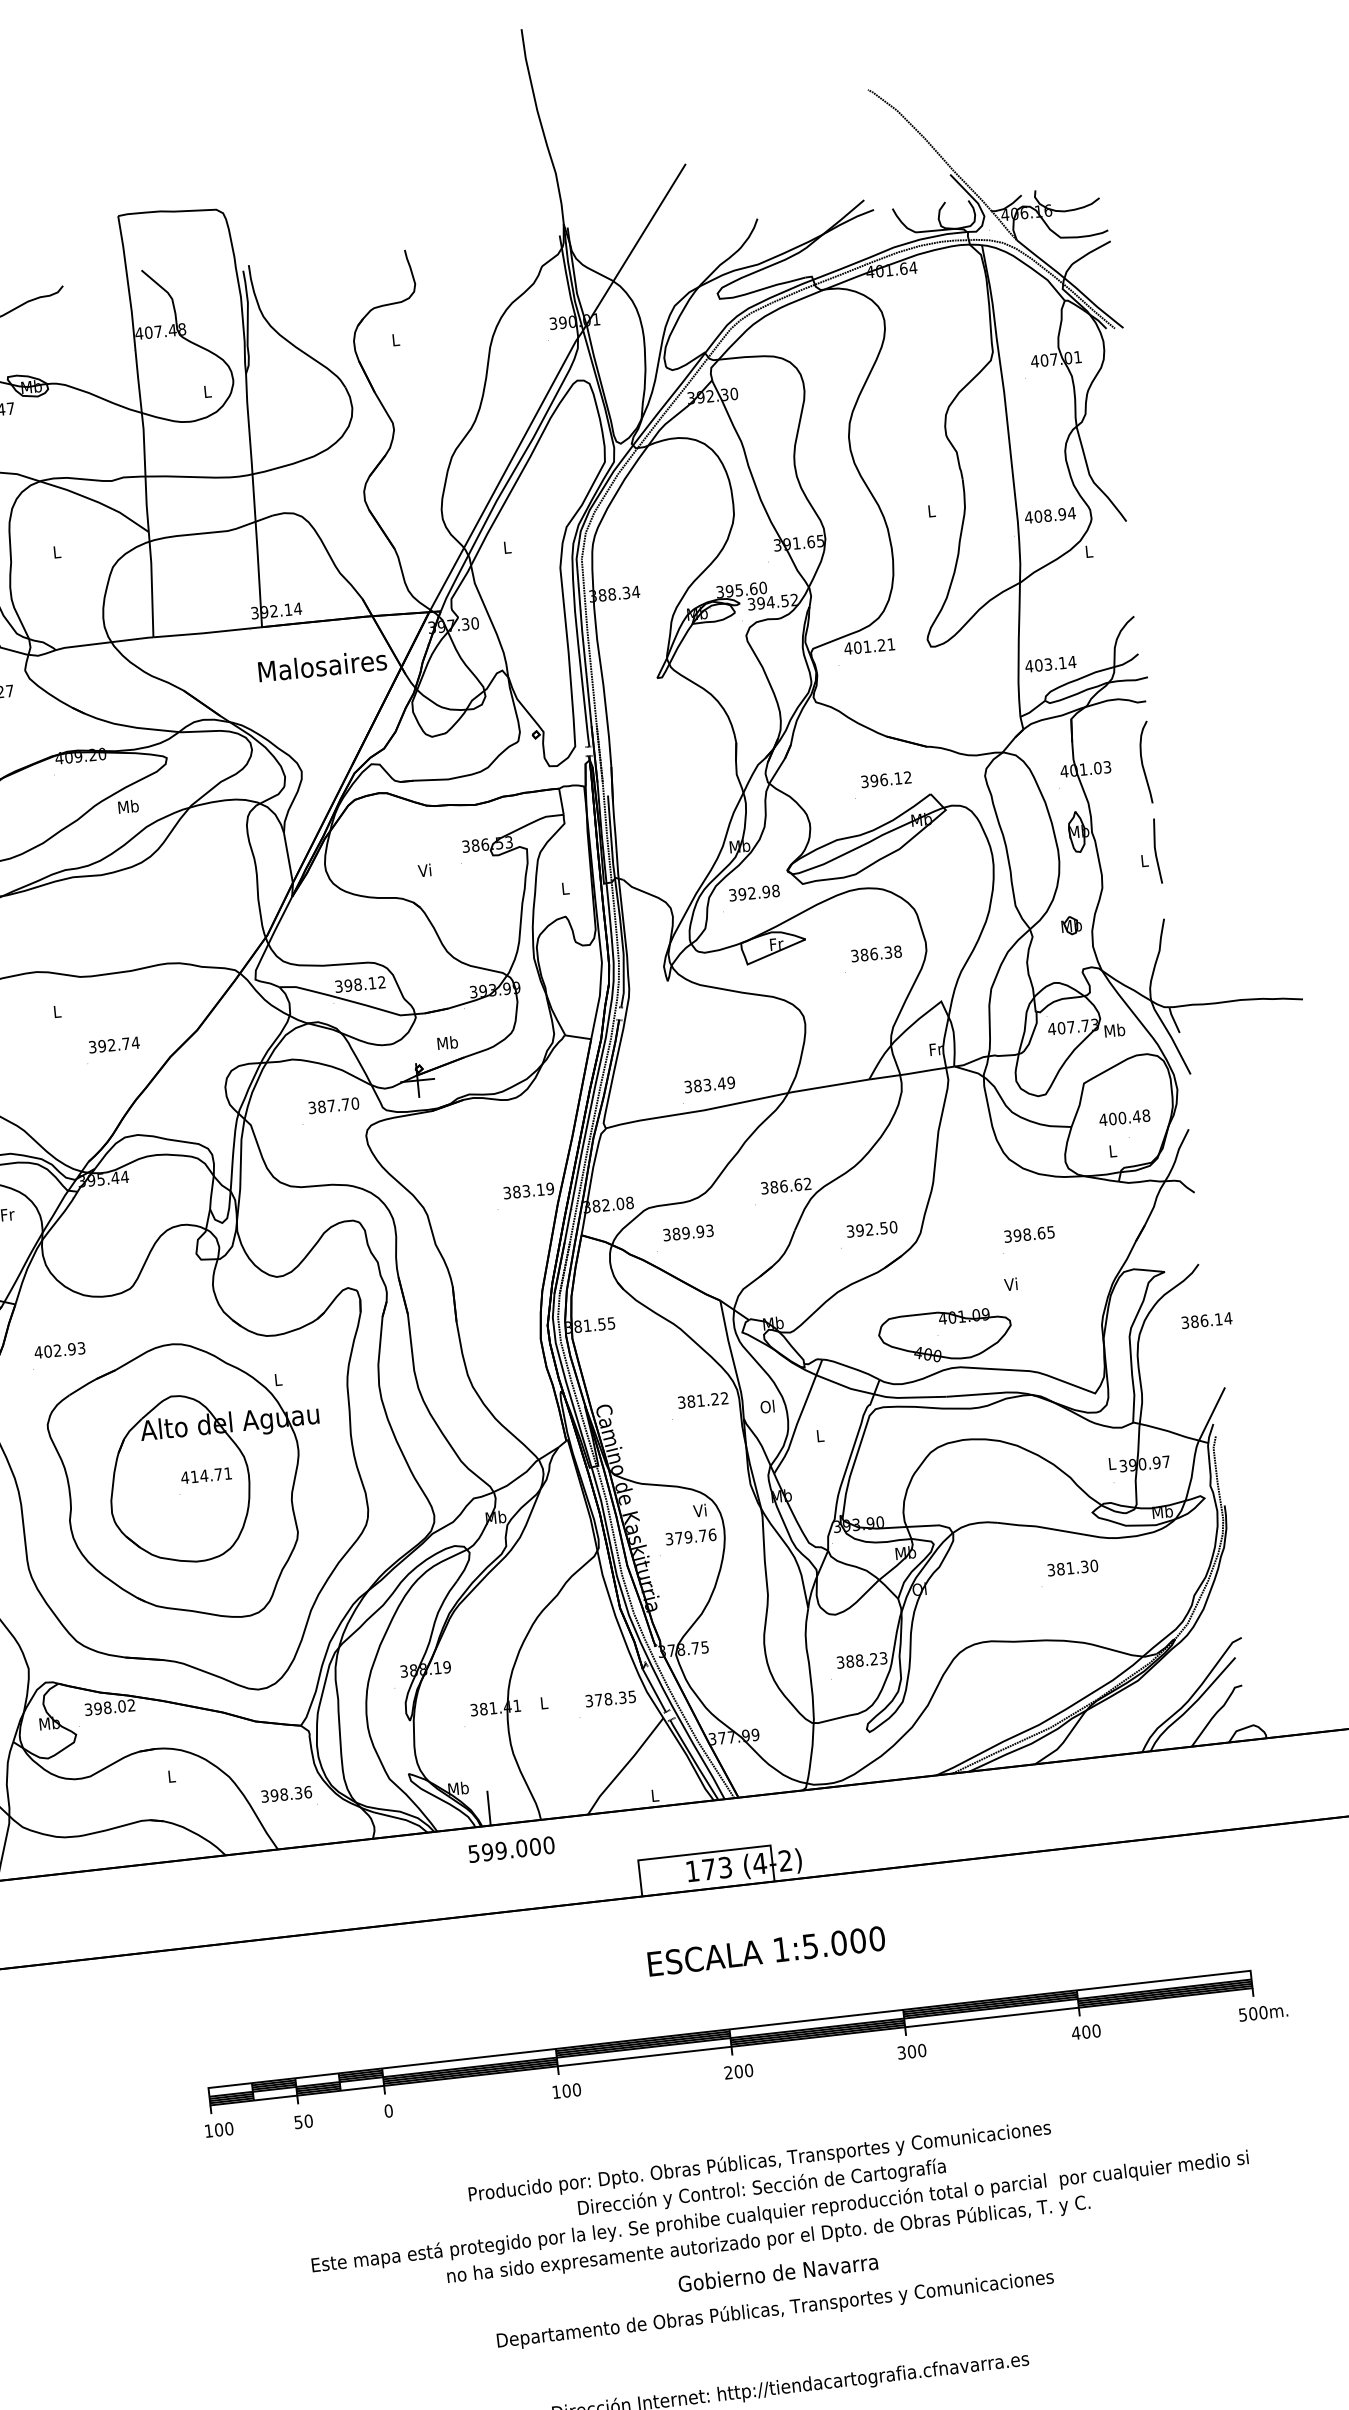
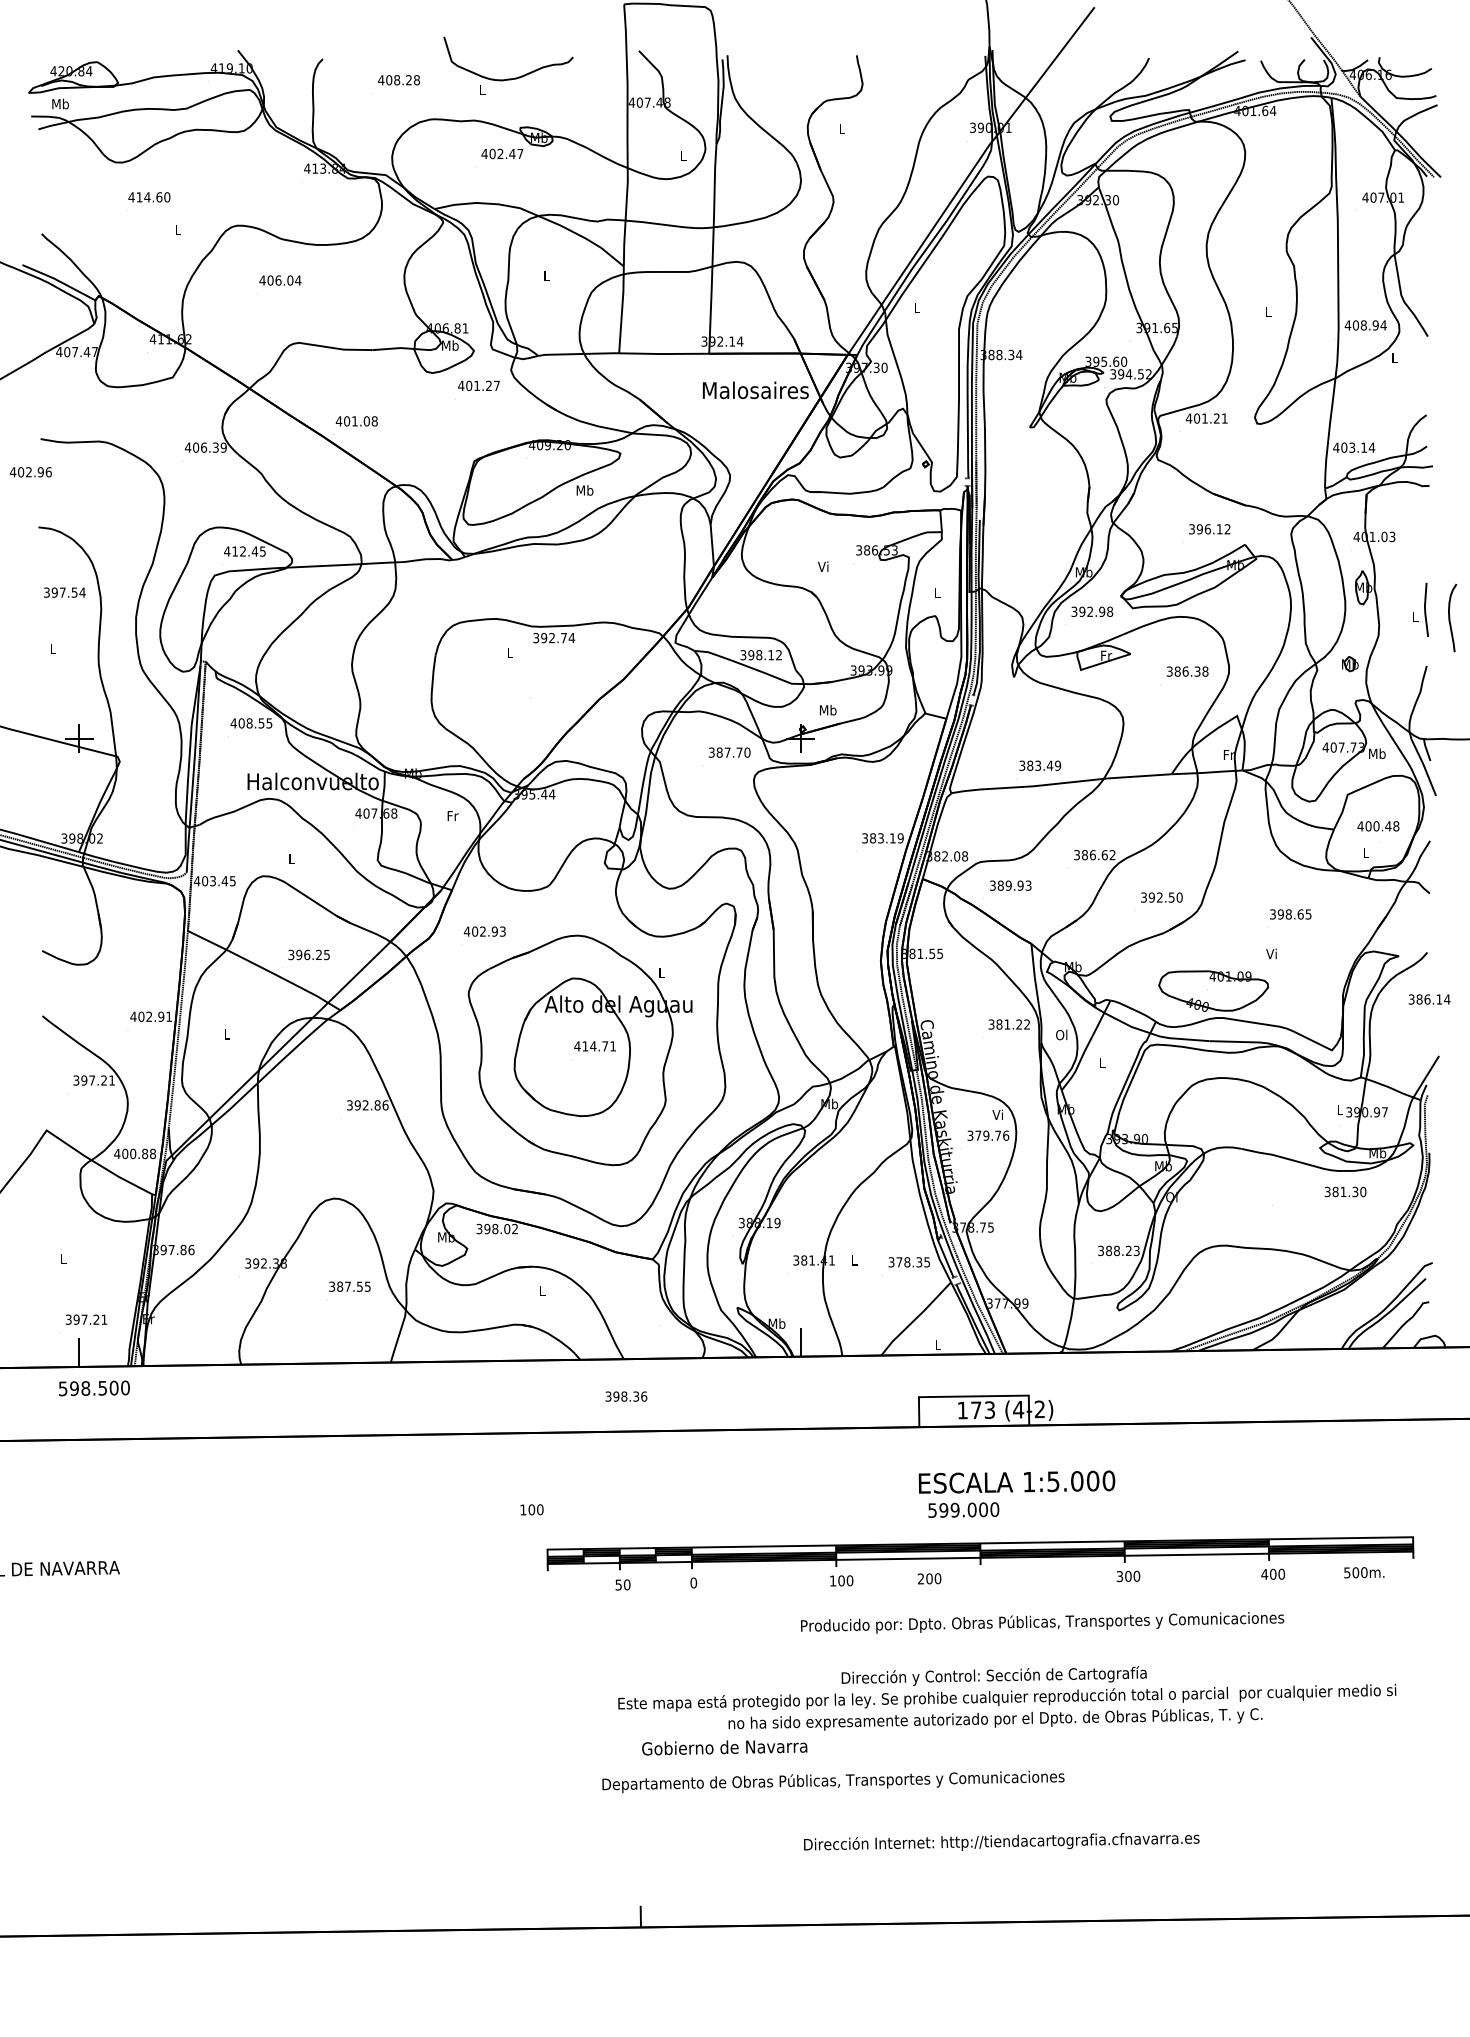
curve: (1143, 763) -> (1450, 618), moved
text: (114, 1045) -> (554, 638), moved
text: (1072, 1567) -> (1345, 1191), moved
text: (286, 1794) -> (626, 1396), moved
text: (511, 1848) -> (963, 1509), moved
text: (1263, 2012) -> (1364, 1572), moved
text: (738, 2071) -> (929, 1578), moved
text: (218, 2129) -> (531, 1509), moved
text: (759, 2161) -> (1042, 1622), moved
text: (777, 2273) -> (724, 1747), moved
text: (775, 2309) -> (833, 1781), moved

